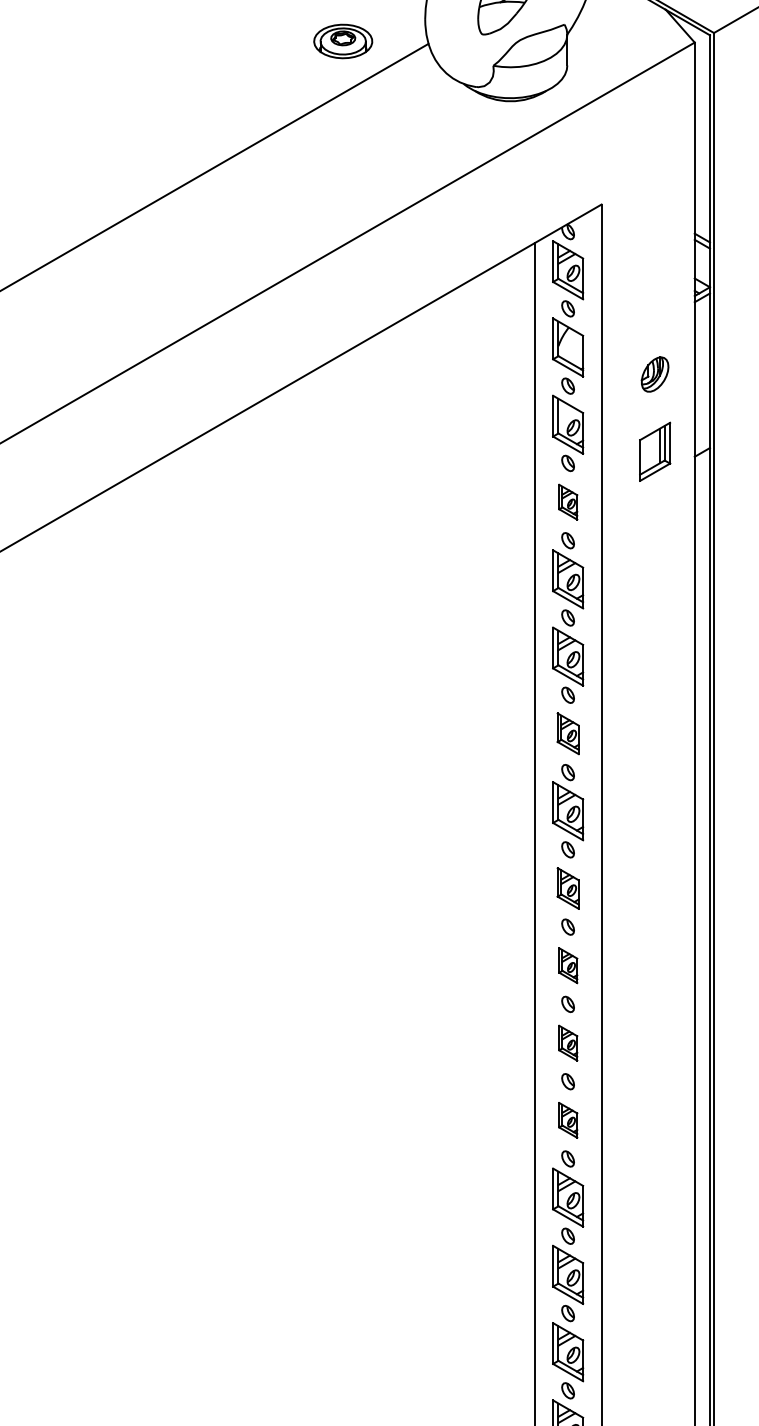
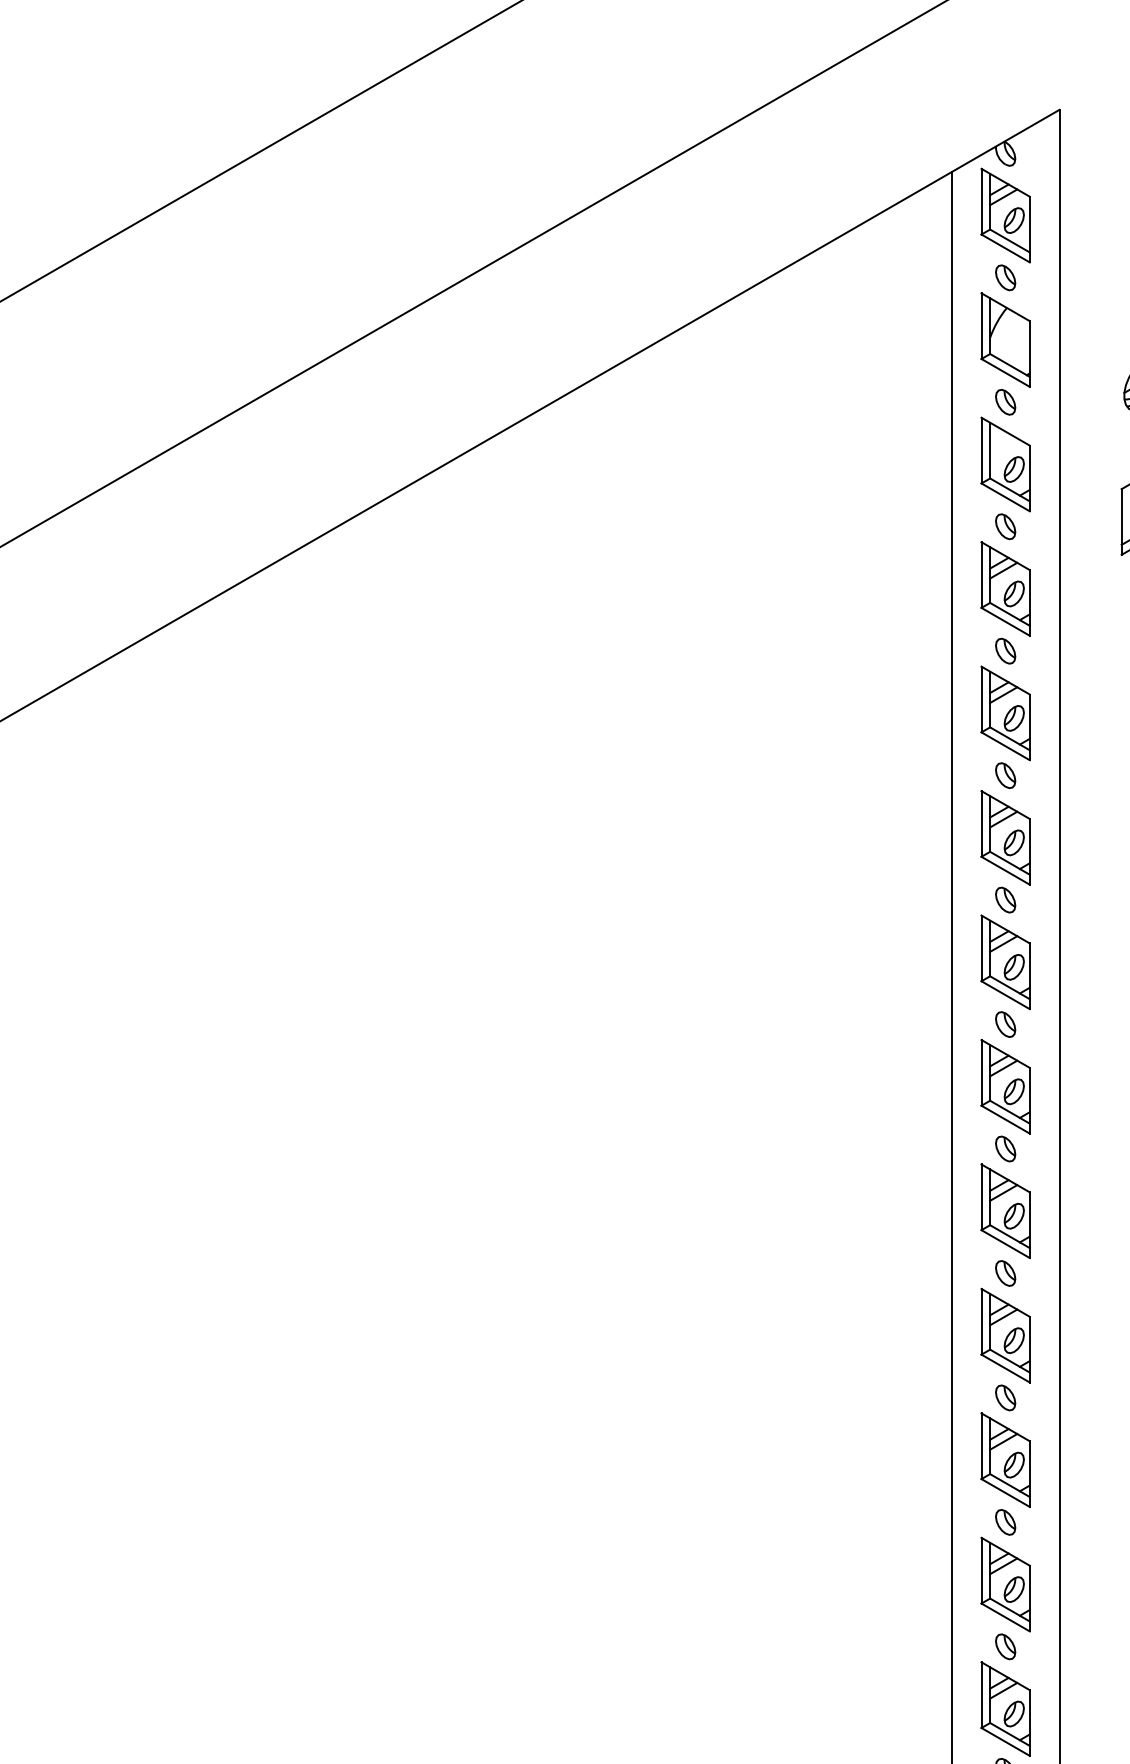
part: (568, 502) -> (1006, 589), size x1.67
part: (568, 733) -> (1006, 961), size x1.43
part: (568, 888) -> (1006, 1211), size x1.43
part: (568, 965) -> (1006, 1335), size x1.67
part: (568, 1043) -> (1006, 1460), size x1.67
part: (568, 1120) -> (1006, 1584), size x1.67

